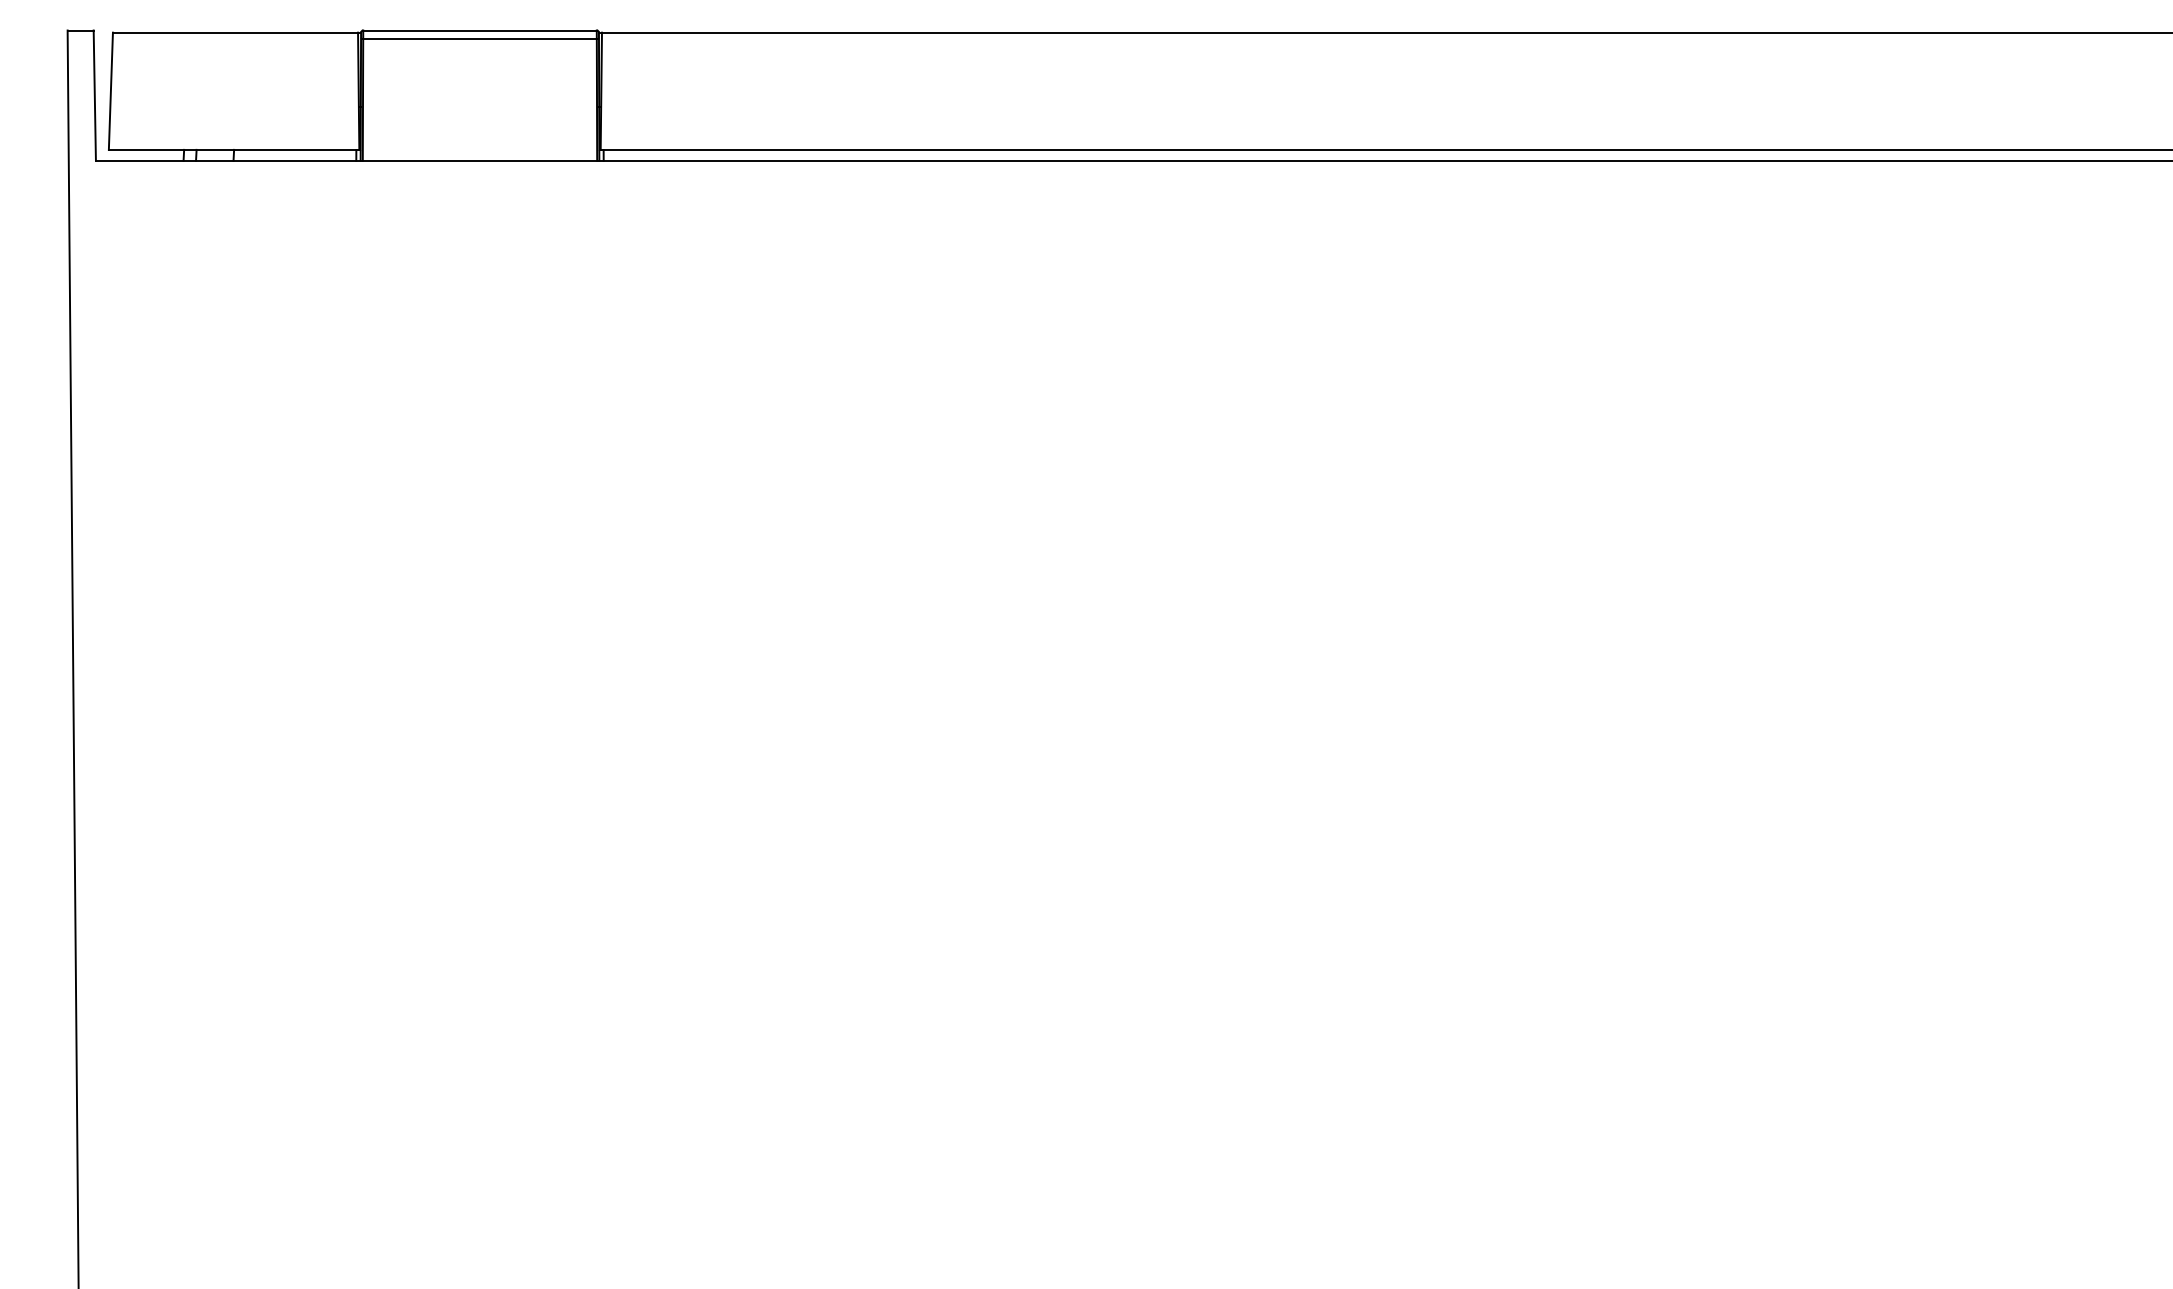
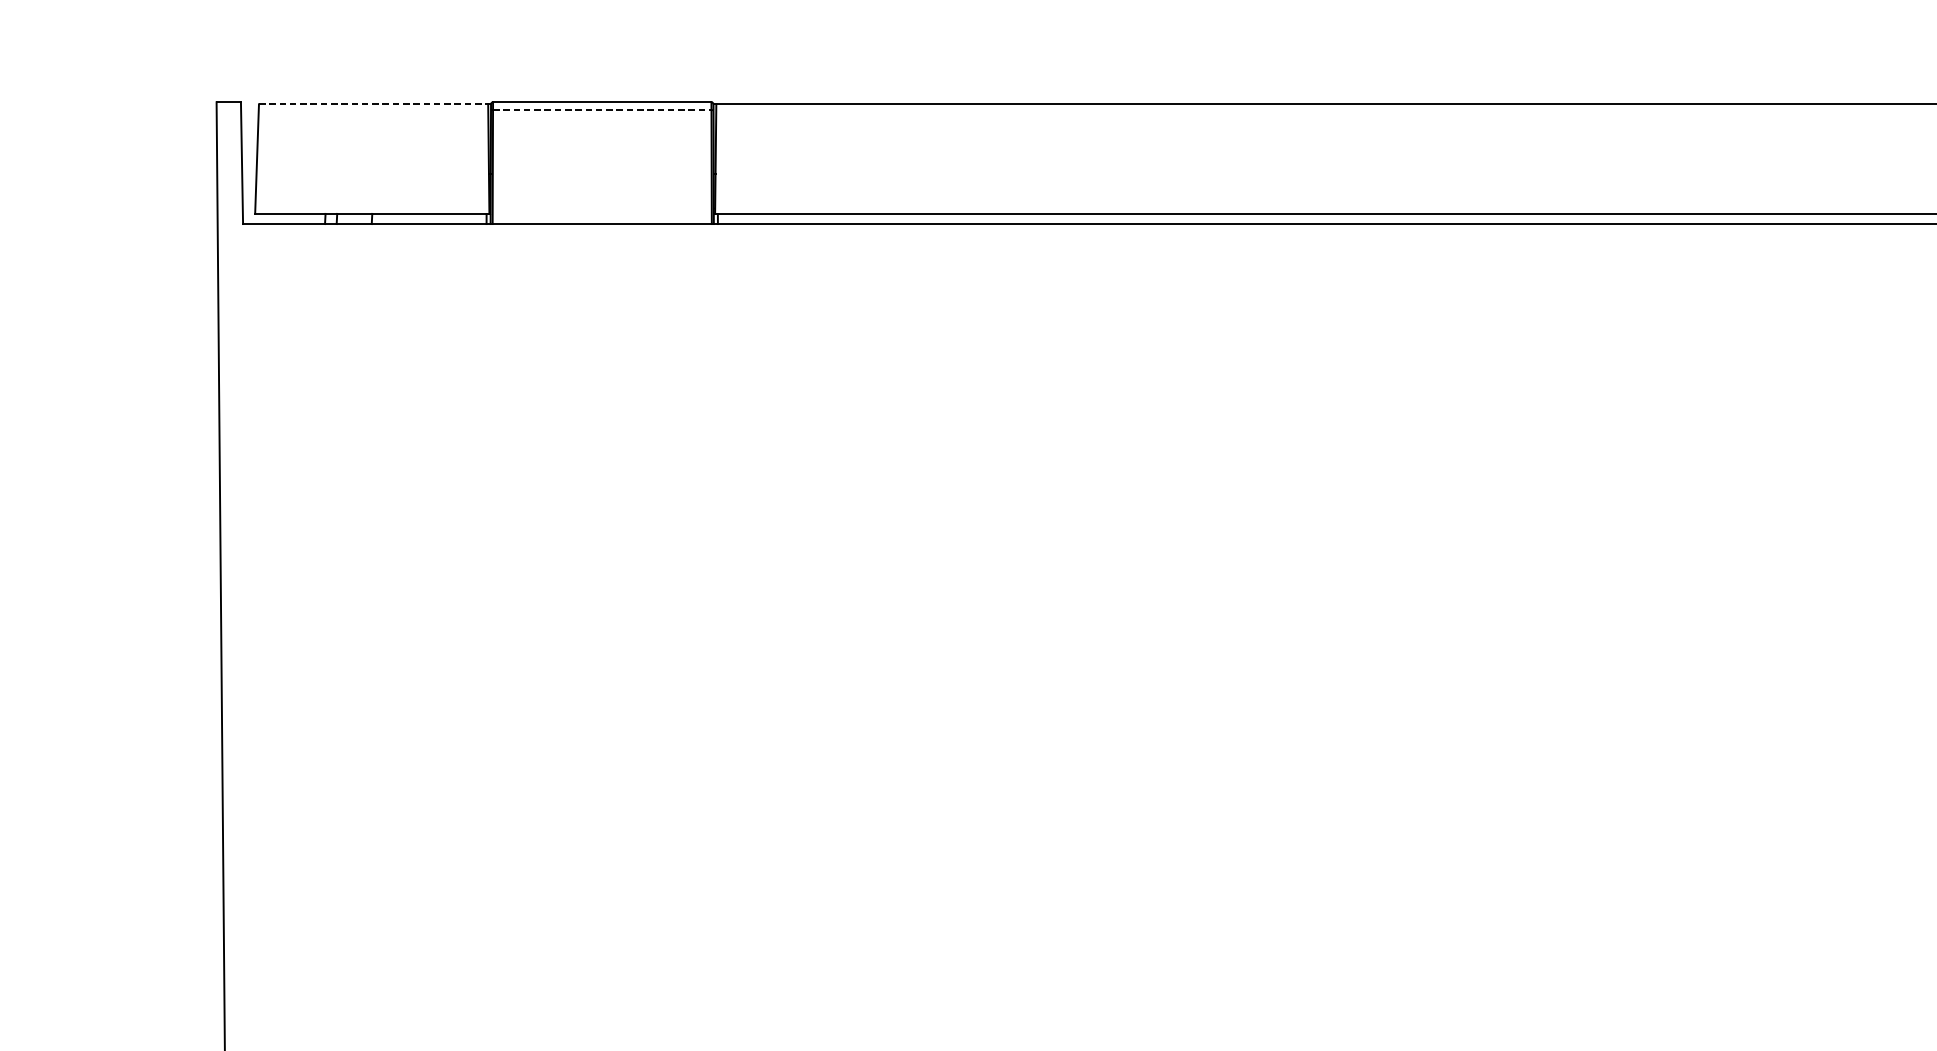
line: (237, 32) -> (375, 104), solid -> dashed
line: (480, 38) -> (602, 109), solid -> dashed

